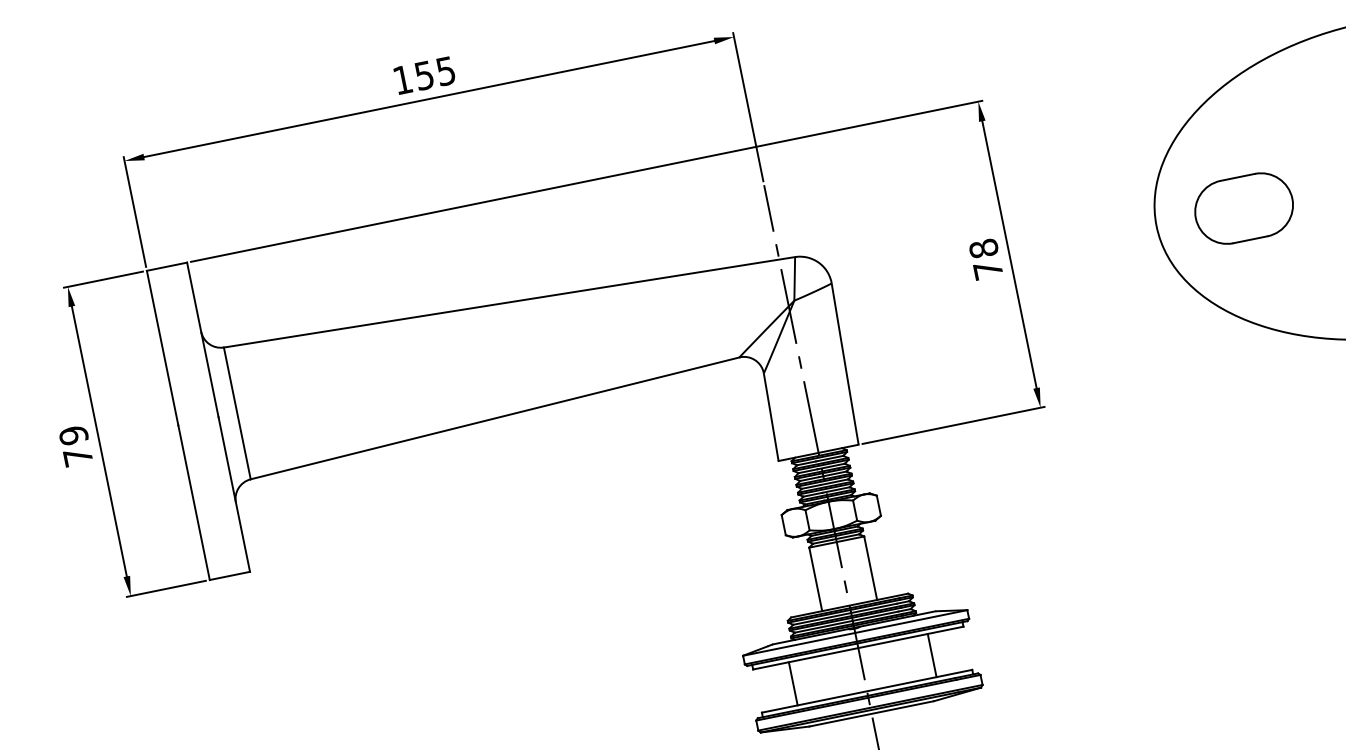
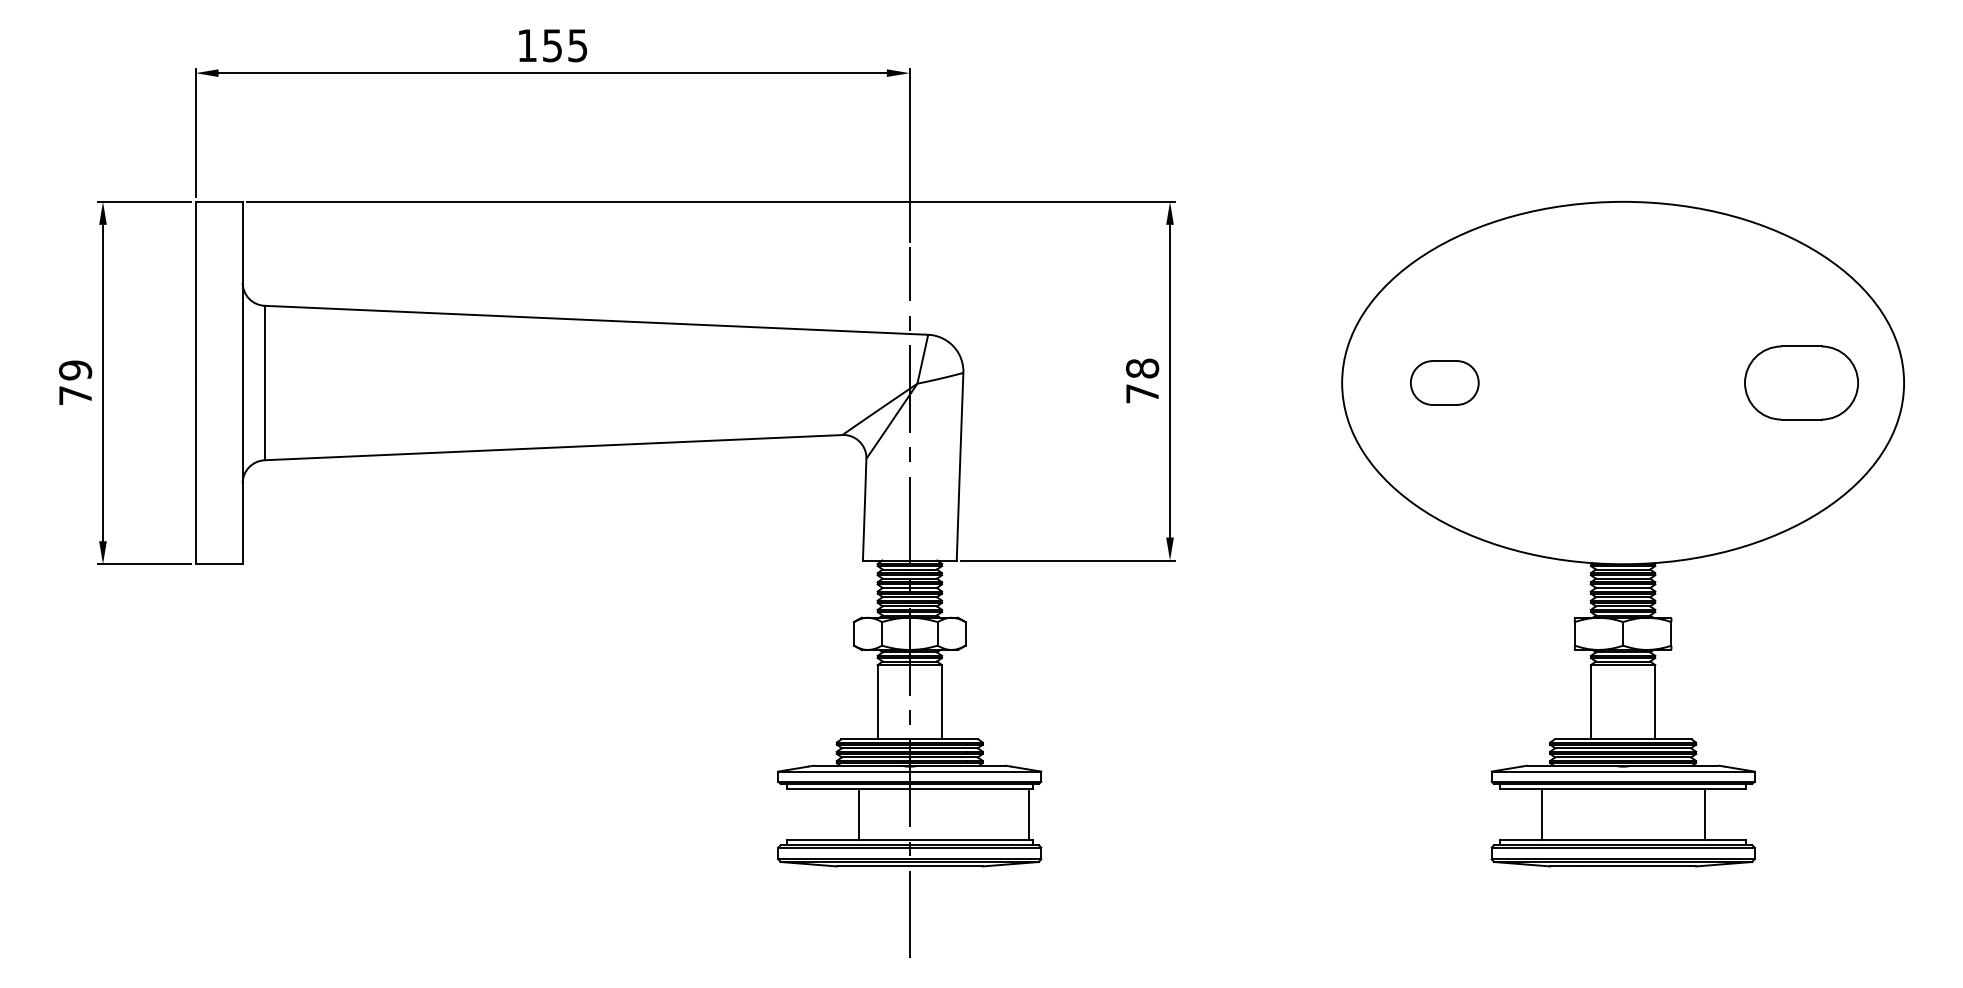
part: (1243, 208) -> (1444, 382), size x0.6
line: (932, 655) -> (1029, 814), moved
line: (793, 683) -> (859, 814), moved

